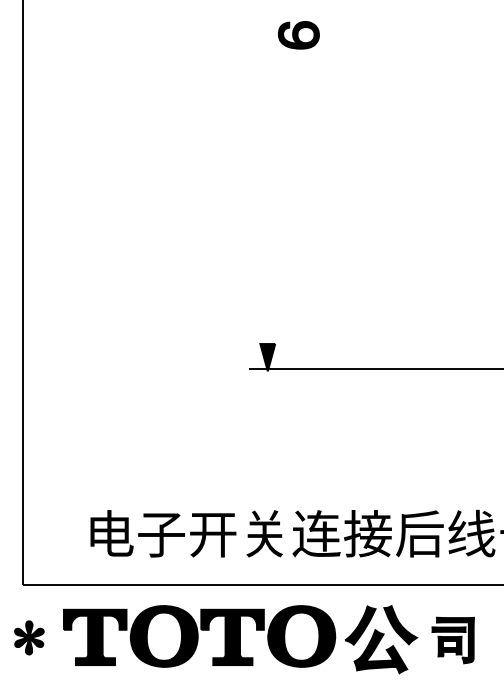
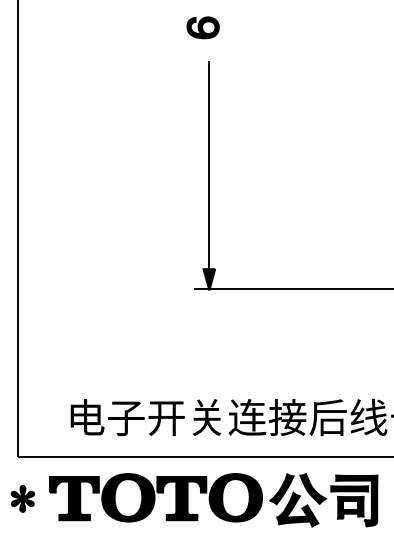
part: (298, 35) -> (202, 27), moved
line: (267, 214) -> (209, 167), added
part: (452, 640) -> (353, 500), size x1.43

